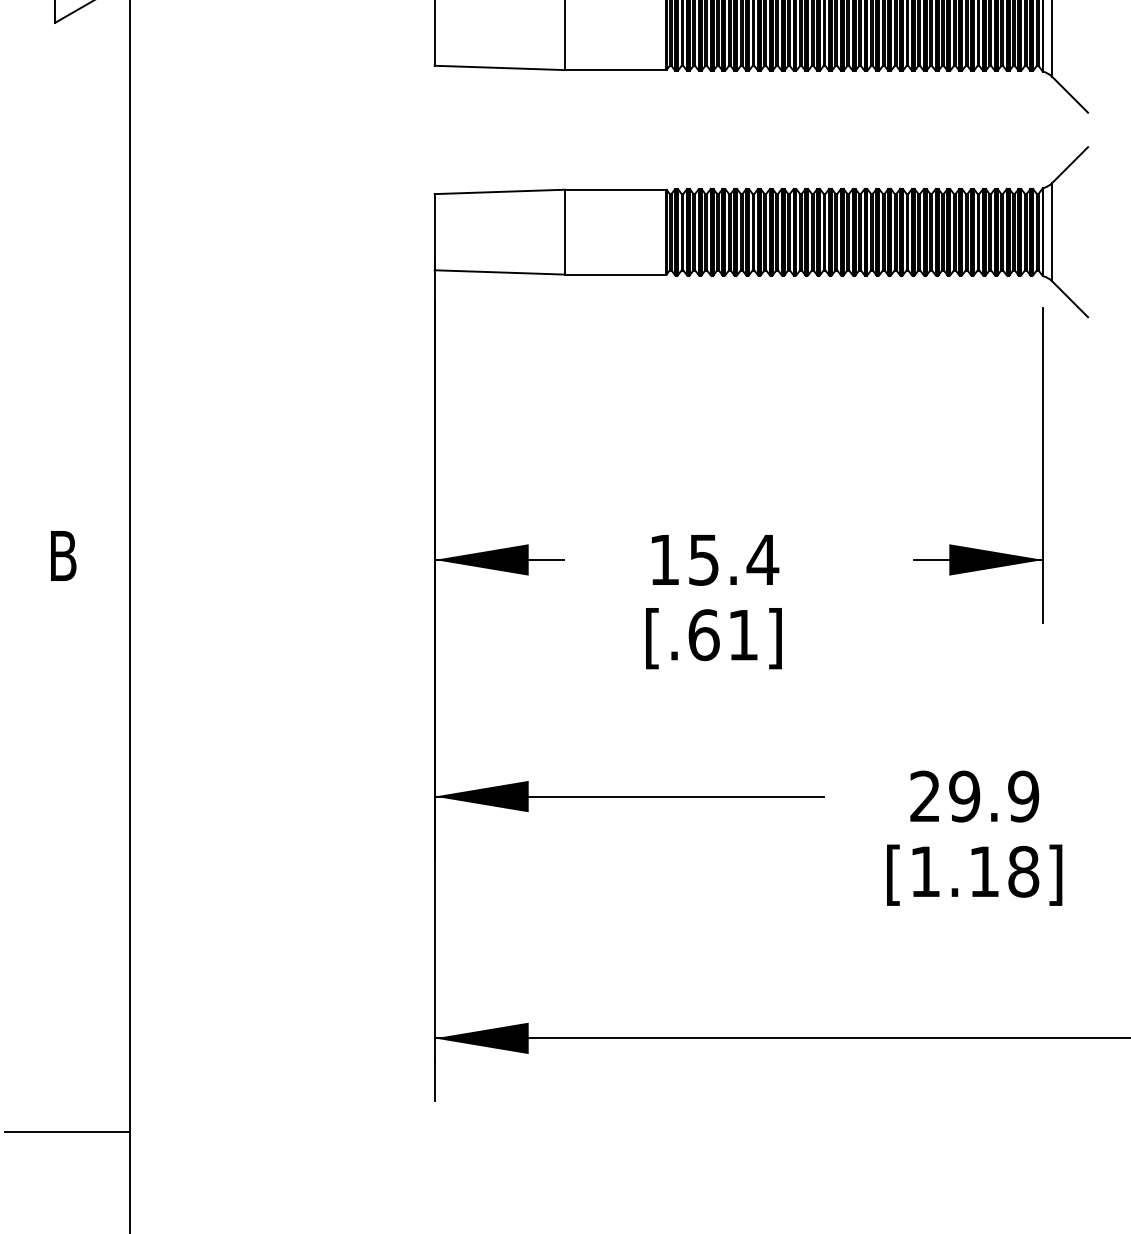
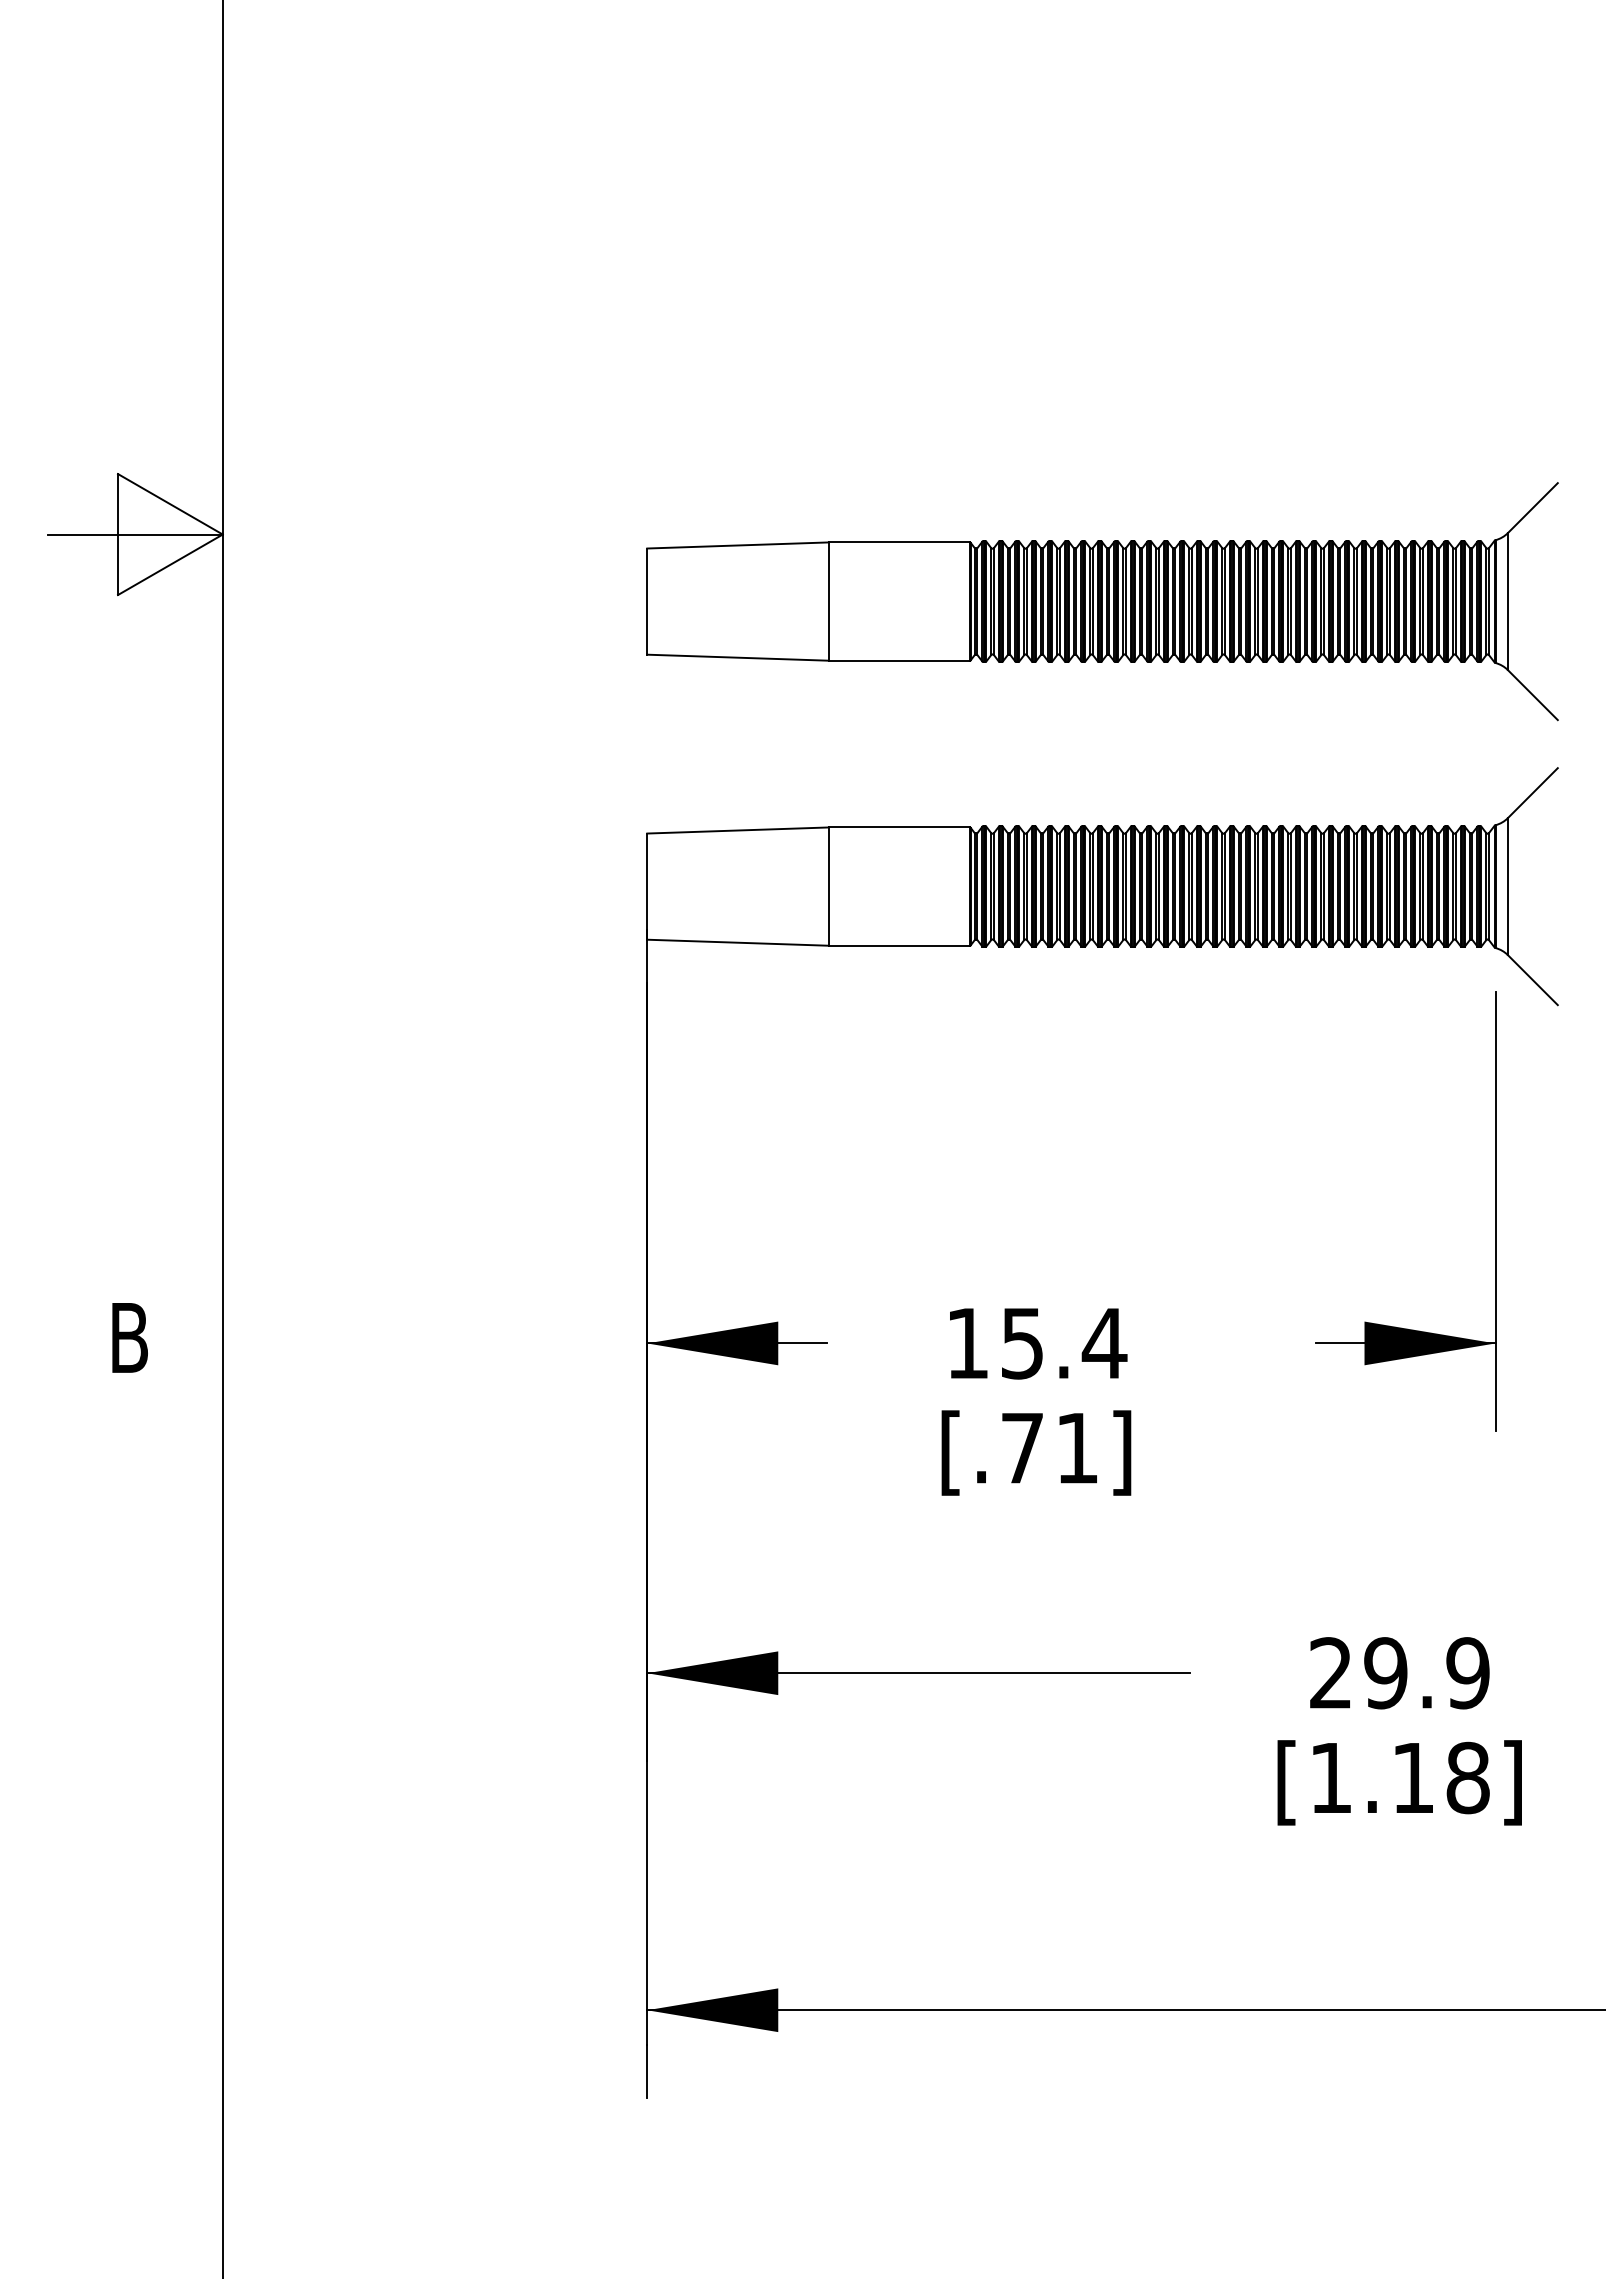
text: (703, 635) -> (1022, 1448), [.61] -> [.71]
line: (67, 1132) -> (135, 2141), removed

